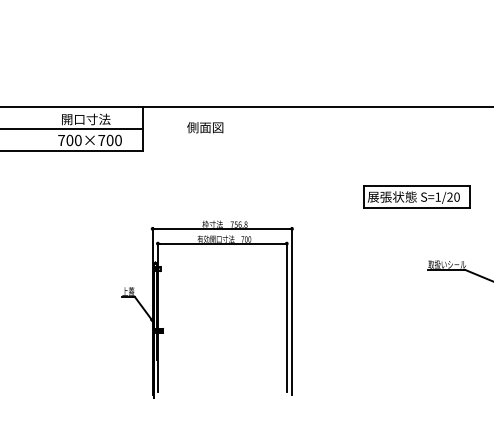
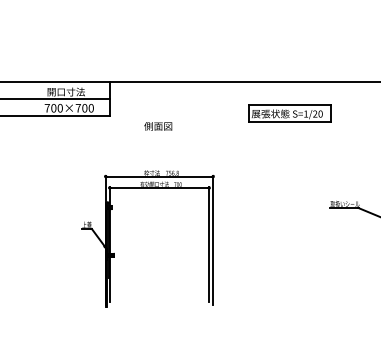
text: (205, 127) -> (158, 126), moved
part: (416, 196) -> (289, 113), moved
part: (164, 328) -> (114, 253), moved

